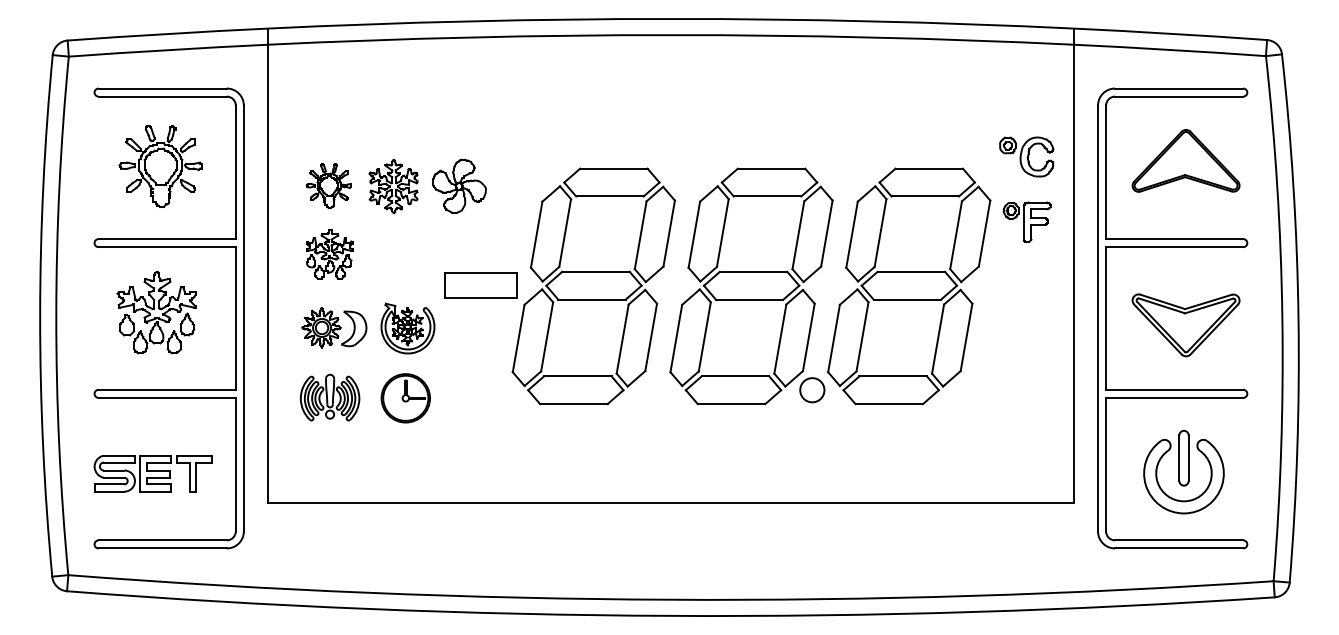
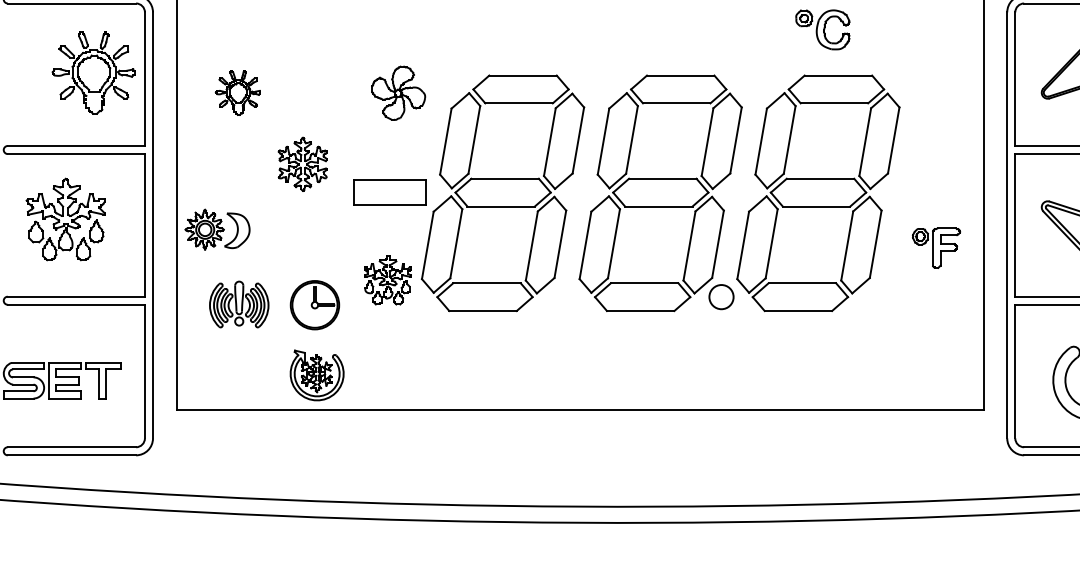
part: (1026, 156) -> (822, 29), moved
part: (160, 166) -> (93, 73), moved
part: (459, 185) -> (398, 92), moved
part: (393, 186) -> (302, 164), moved
part: (1026, 221) -> (935, 247), moved
part: (329, 254) -> (387, 280), moved
part: (334, 327) -> (217, 229), moved
part: (407, 328) -> (316, 375), moved

